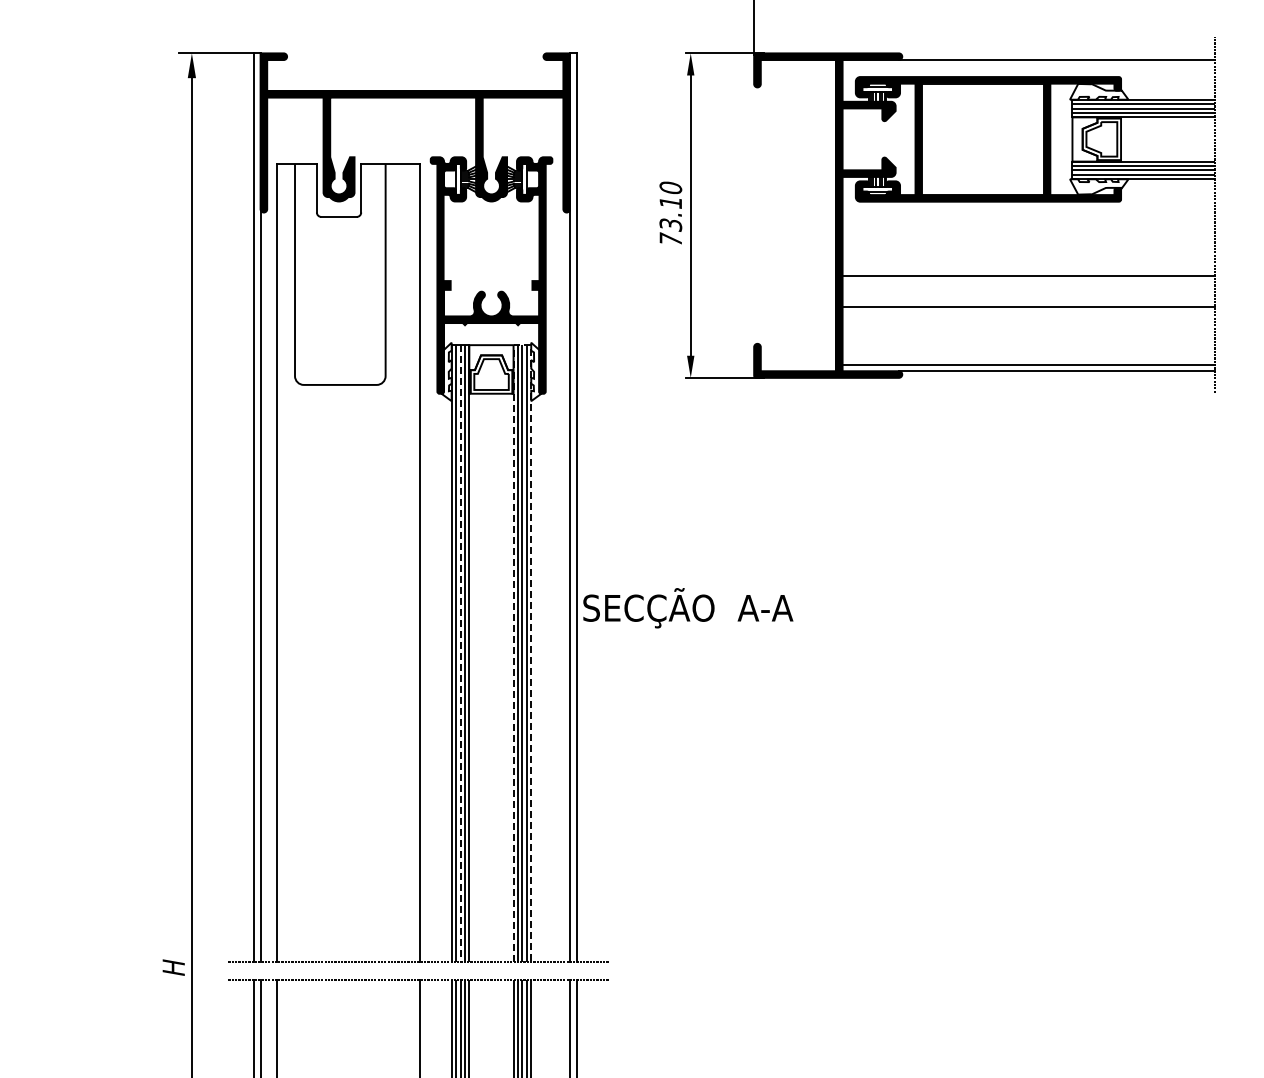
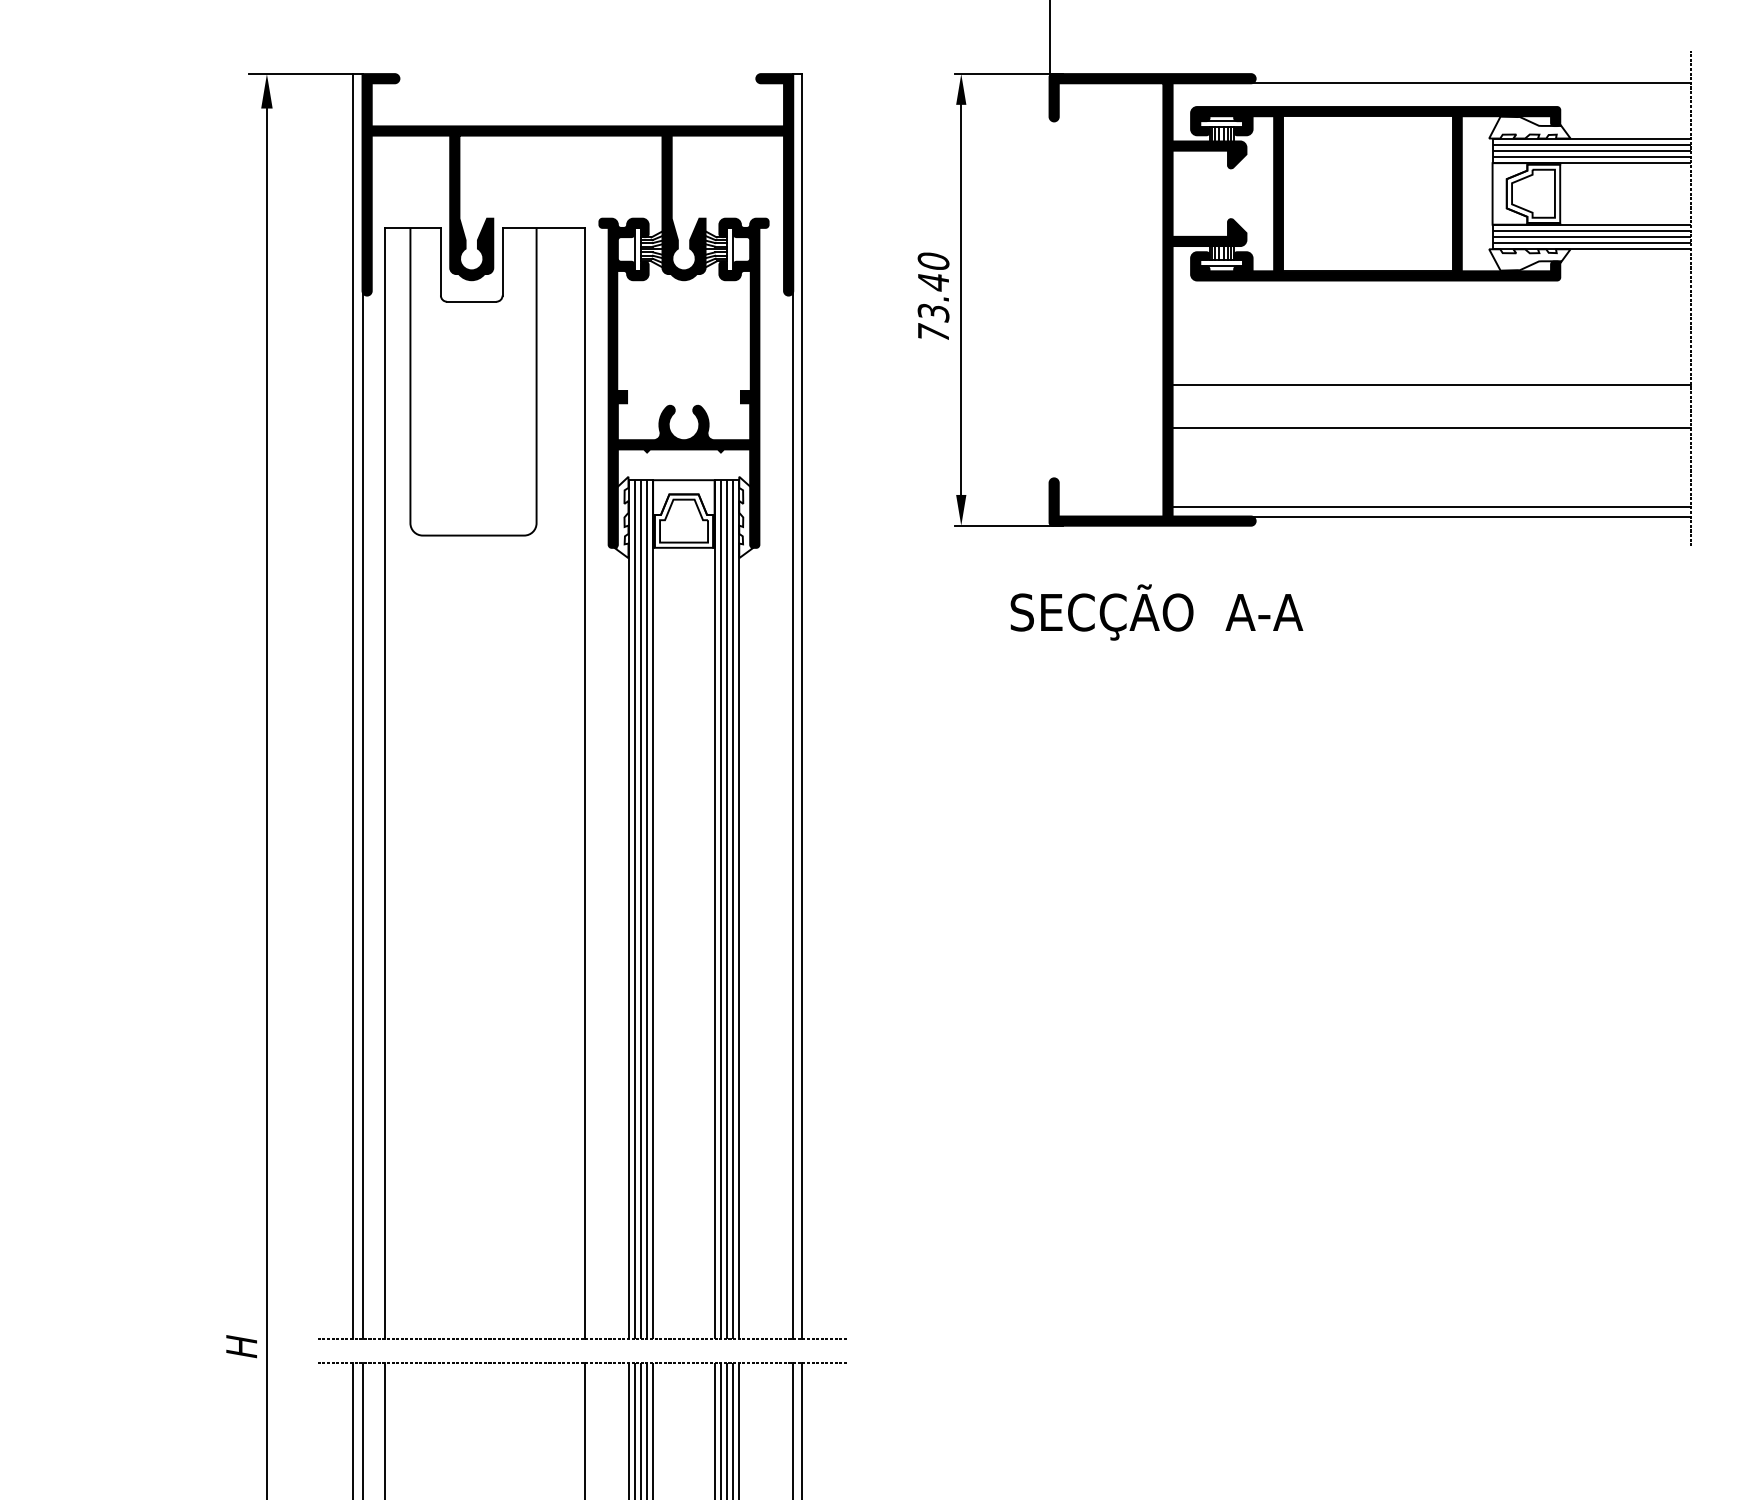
text: (670, 203) -> (933, 283), 73.10 -> 73.40
line: (522, 345) -> (727, 480), dashed -> solid
text: (688, 608) -> (1157, 612), moved
line: (460, 654) -> (640, 910), dashed -> solid

